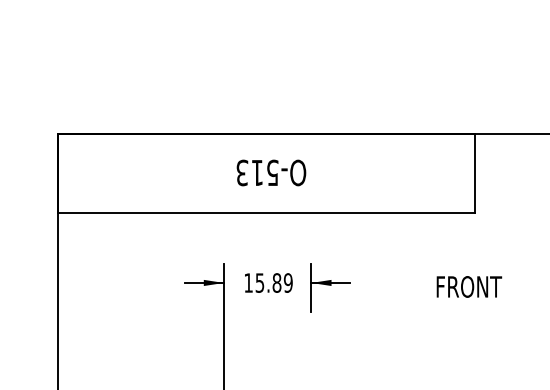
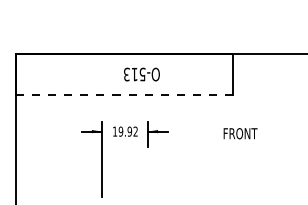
text: (270, 172) -> (141, 74), moved
line: (268, 213) -> (125, 95), solid -> dashed
text: (272, 282) -> (127, 131), 15.89 -> 19.92
text: (469, 286) -> (240, 133), moved

